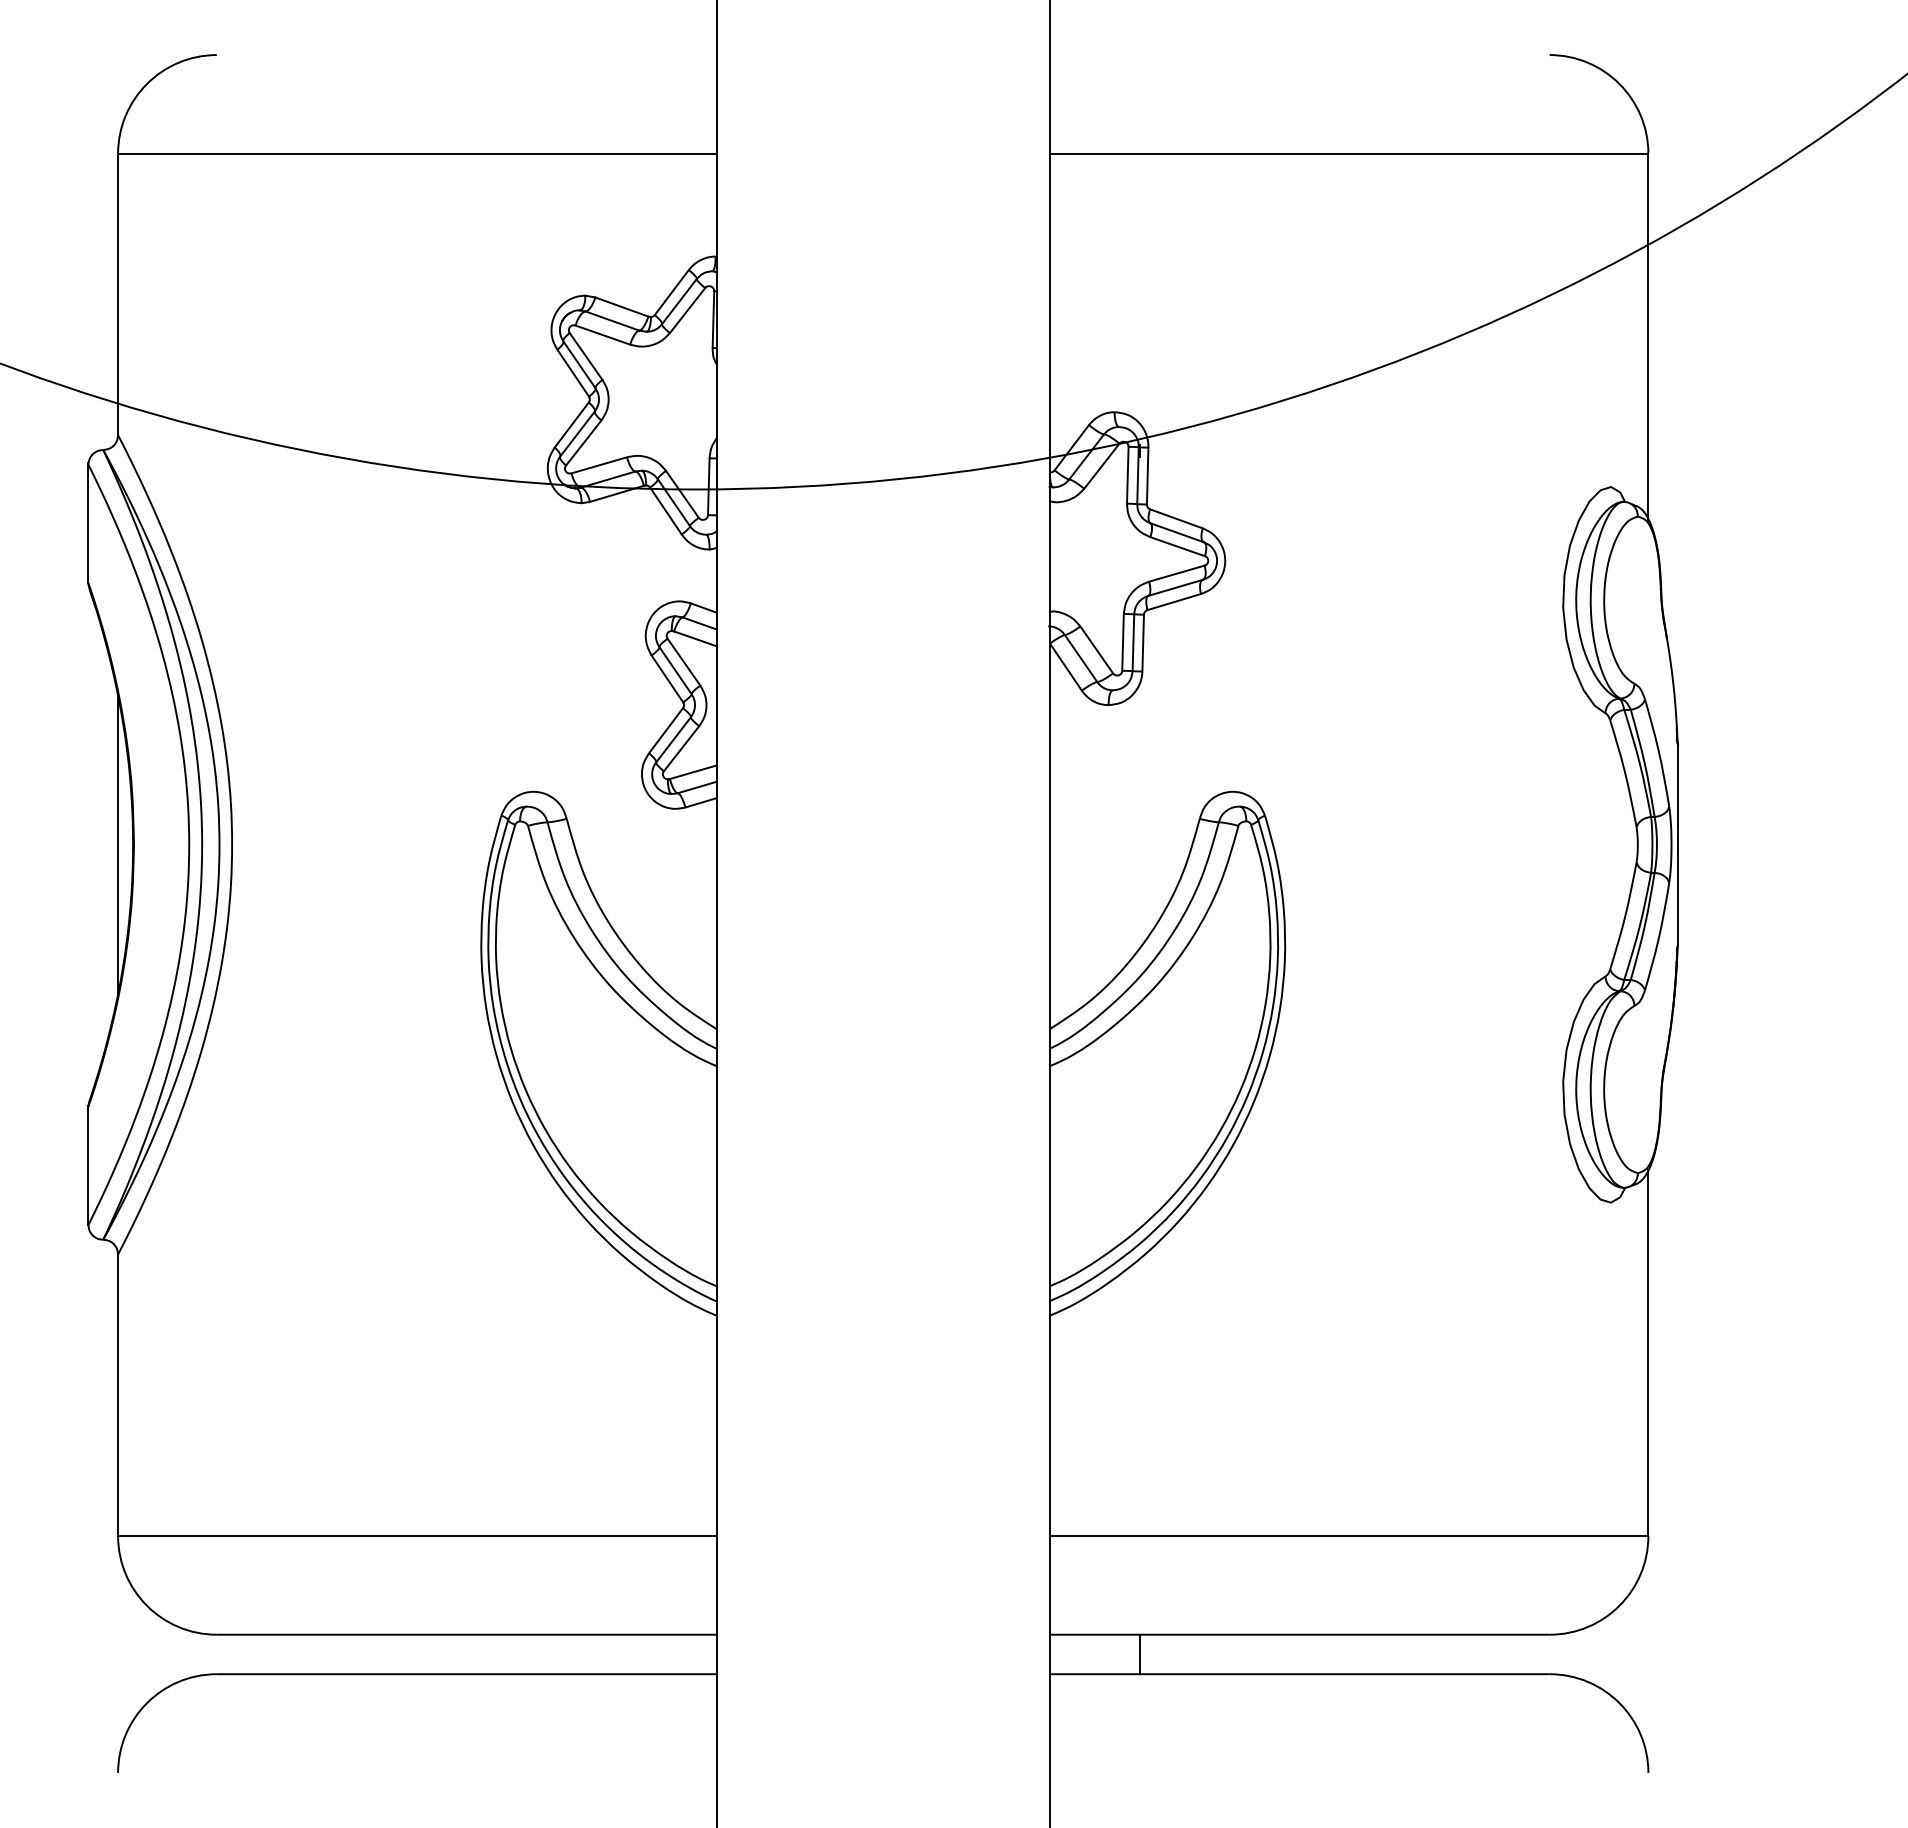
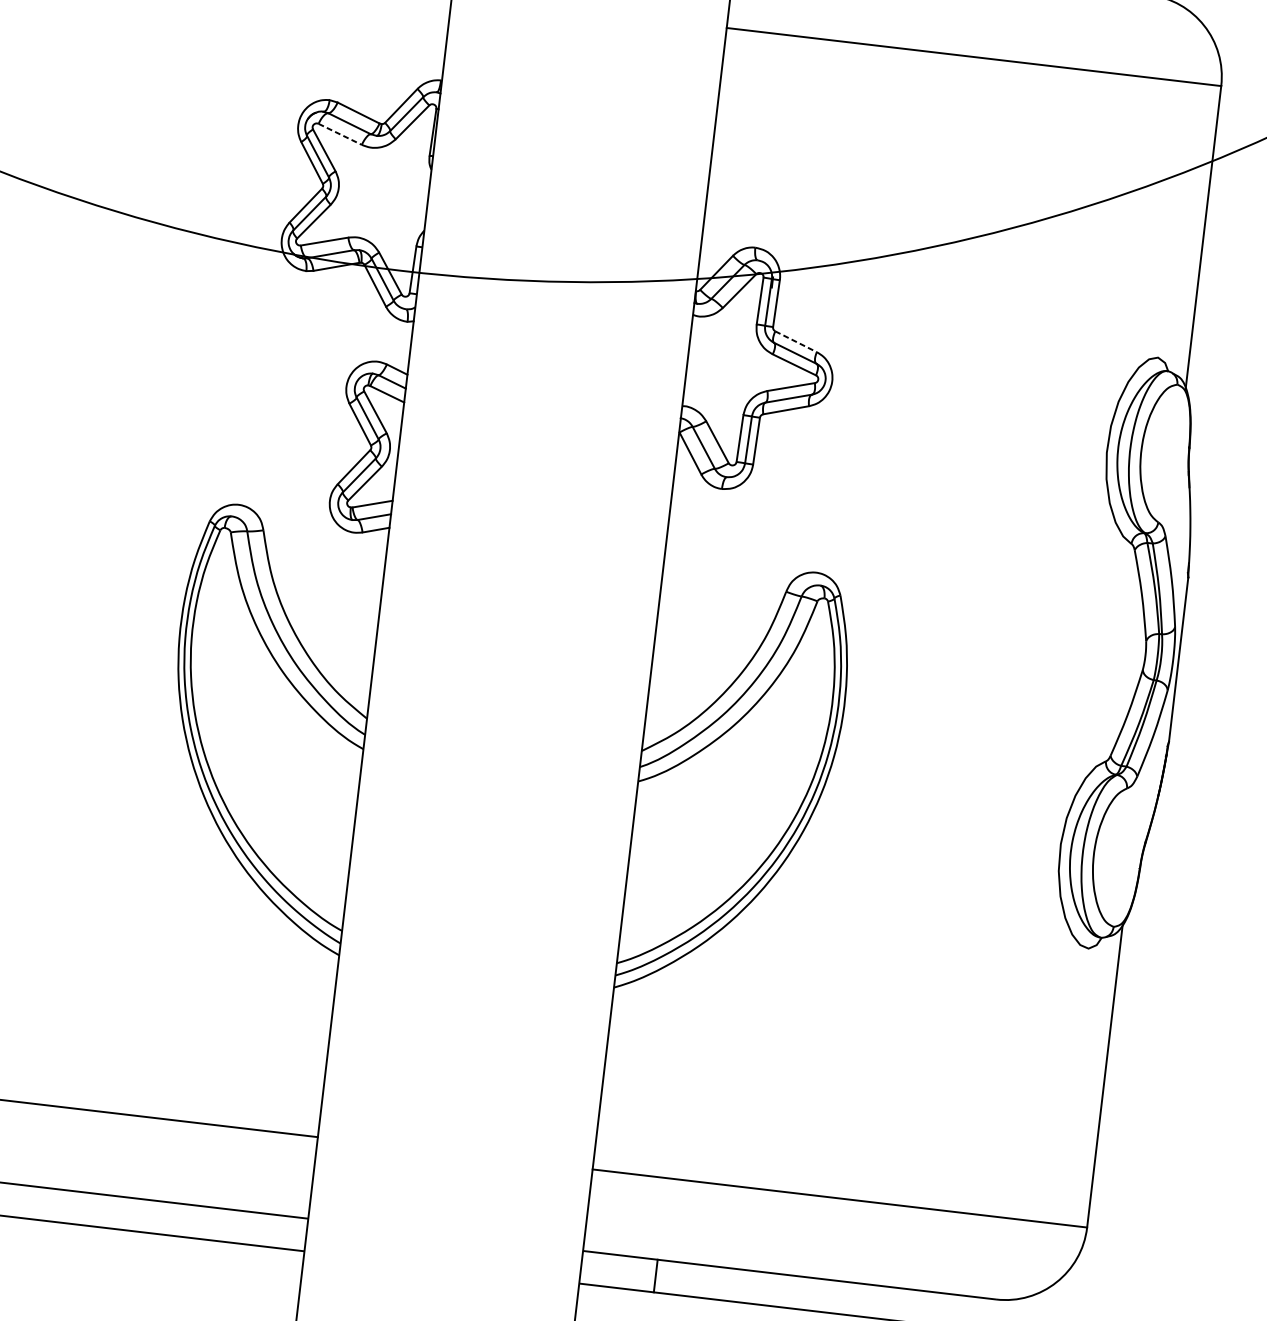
line: (602, 335) -> (339, 134), solid -> dashed
line: (1176, 518) -> (796, 341), solid -> dashed

